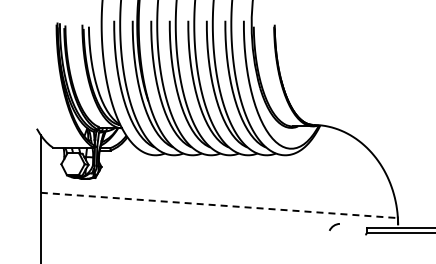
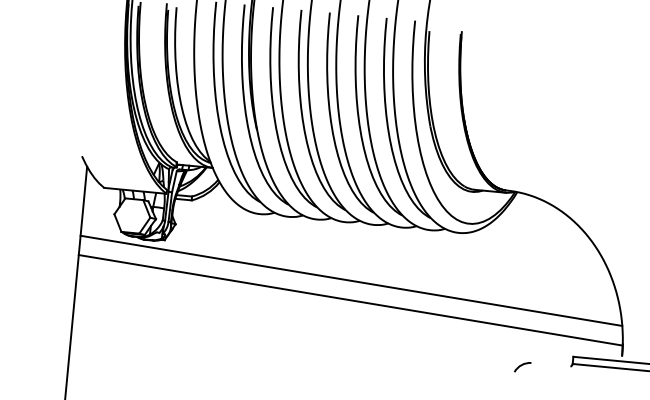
line: (218, 192) -> (351, 280), added
line: (219, 205) -> (350, 300), dashed -> solid
arc: (334, 226) -> (522, 366), moved

